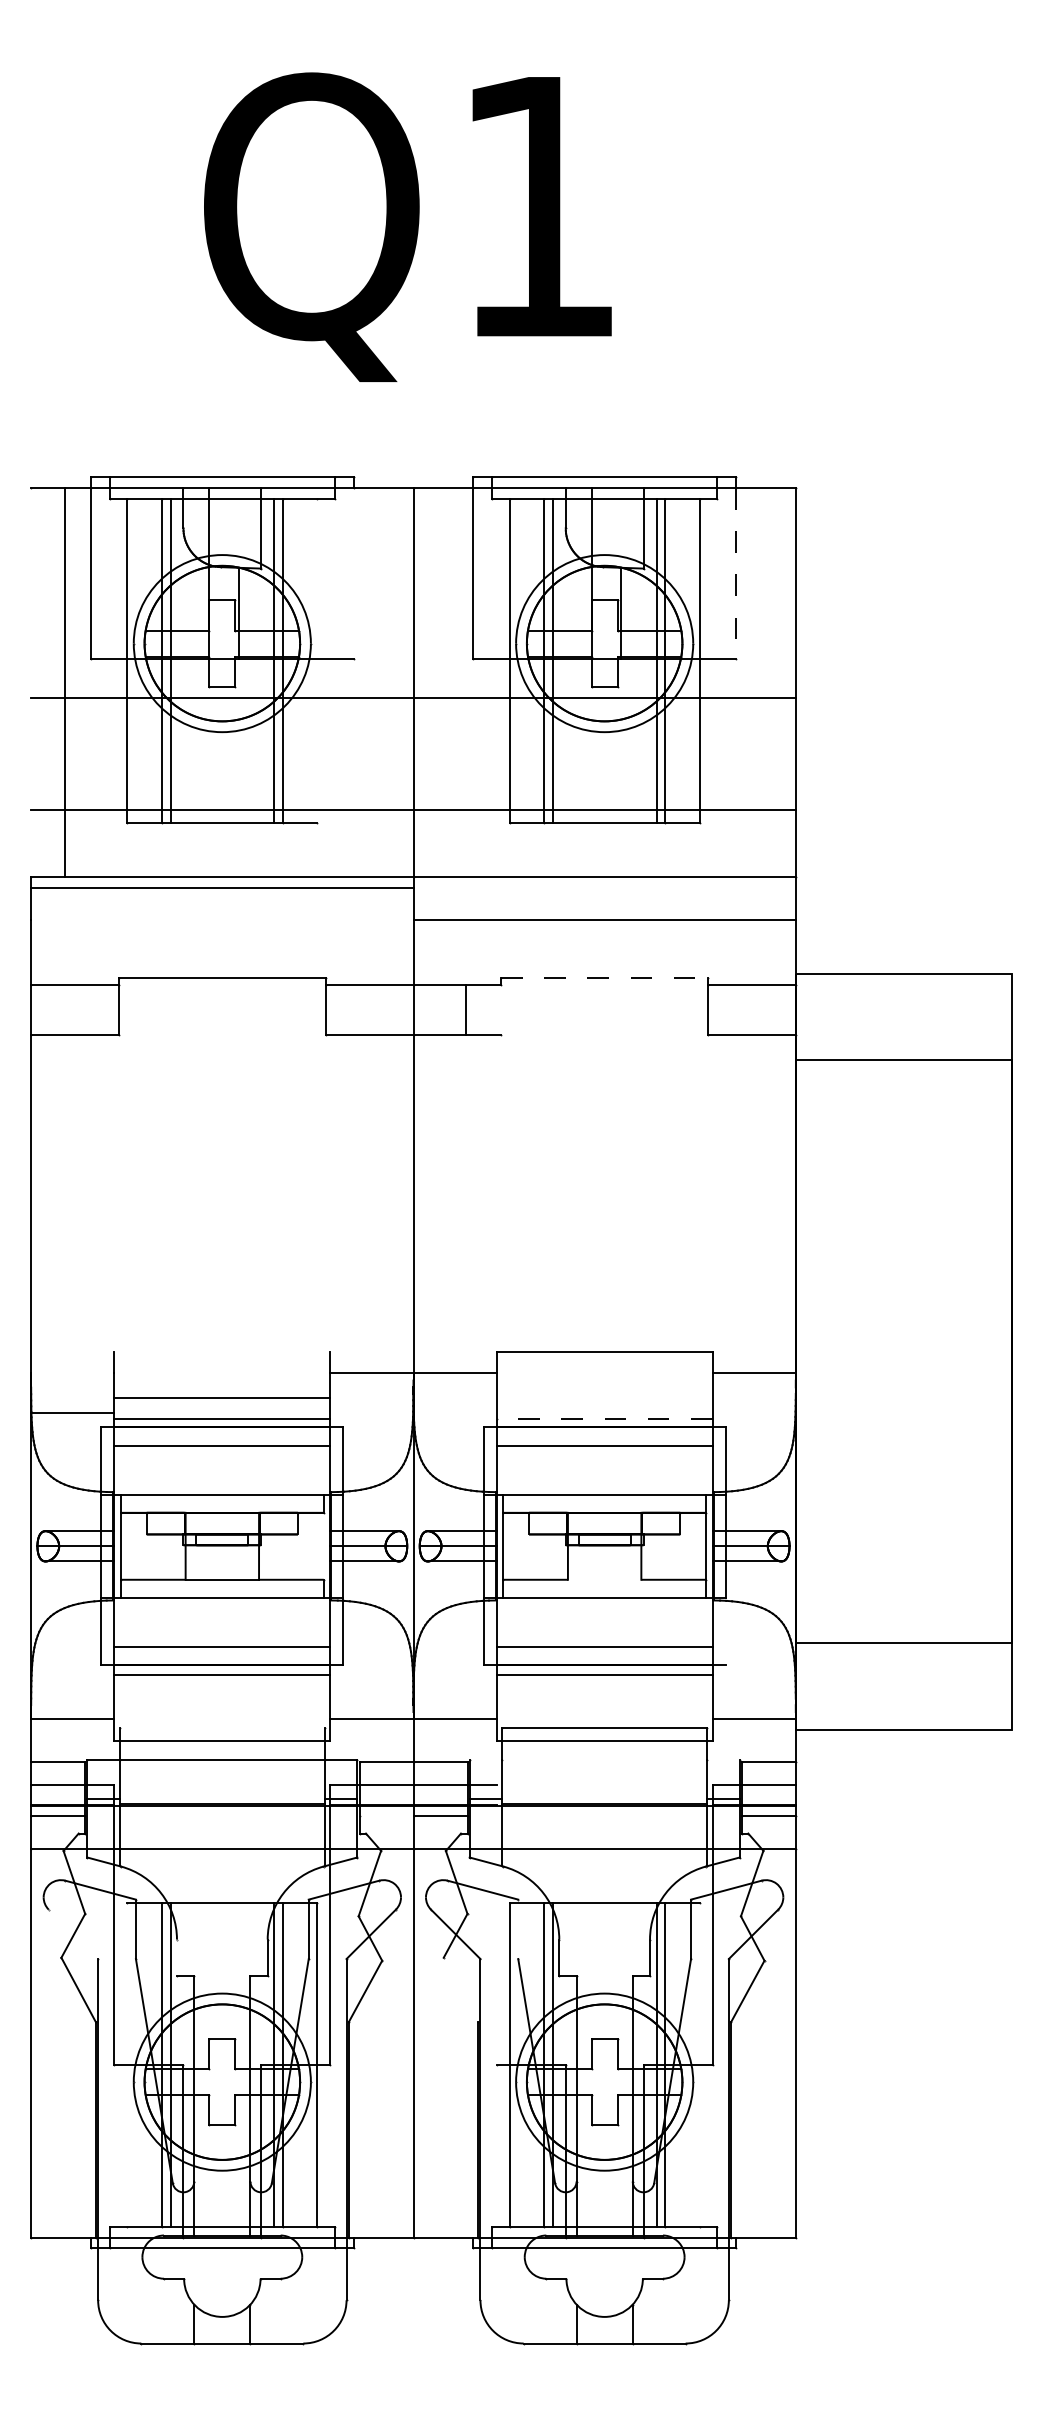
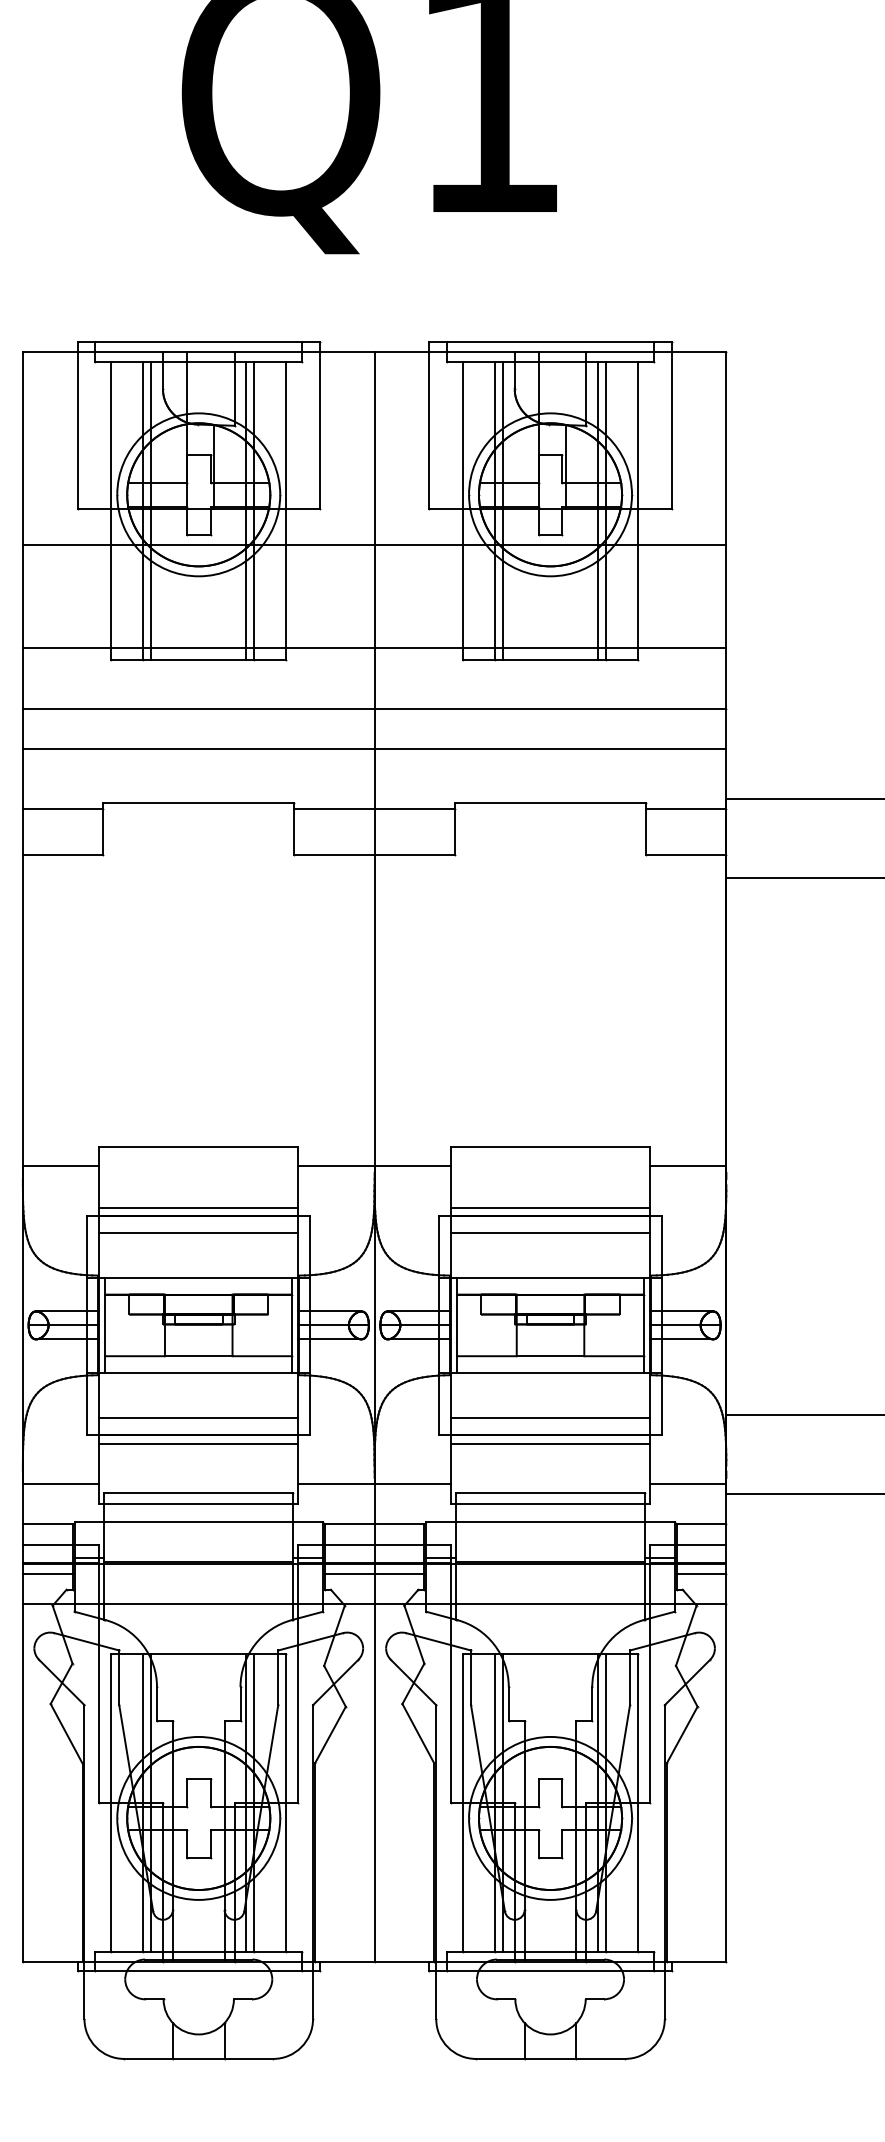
line: (354, 573) -> (320, 430), added
line: (736, 573) -> (671, 430), dashed -> solid
line: (317, 660) -> (286, 510), added
line: (65, 682) -> (23, 530), moved
line: (222, 888) -> (198, 749), moved
line: (604, 978) -> (550, 802), dashed -> solid
line: (465, 1009) -> (454, 831), moved
line: (222, 1397) -> (198, 1146), moved
line: (72, 1413) -> (60, 1166), moved
line: (604, 1419) -> (550, 1208), dashed -> solid
line: (323, 1545) -> (291, 1324), added
line: (604, 1579) -> (550, 1355), added
line: (725, 1631) -> (661, 1403), added
line: (221, 1727) -> (197, 1492), added
line: (604, 1760) -> (550, 1522), added
line: (386, 1816) -> (349, 1574), added
line: (496, 1924) -> (451, 1673), added
line: (518, 1929) -> (471, 1677), added
line: (73, 1934) -> (61, 1682), added
line: (176, 1957) -> (156, 1703), added
line: (460, 1989) -> (417, 1733), added
line: (127, 2064) -> (111, 1802), added
line: (699, 2064) -> (637, 1802), added

